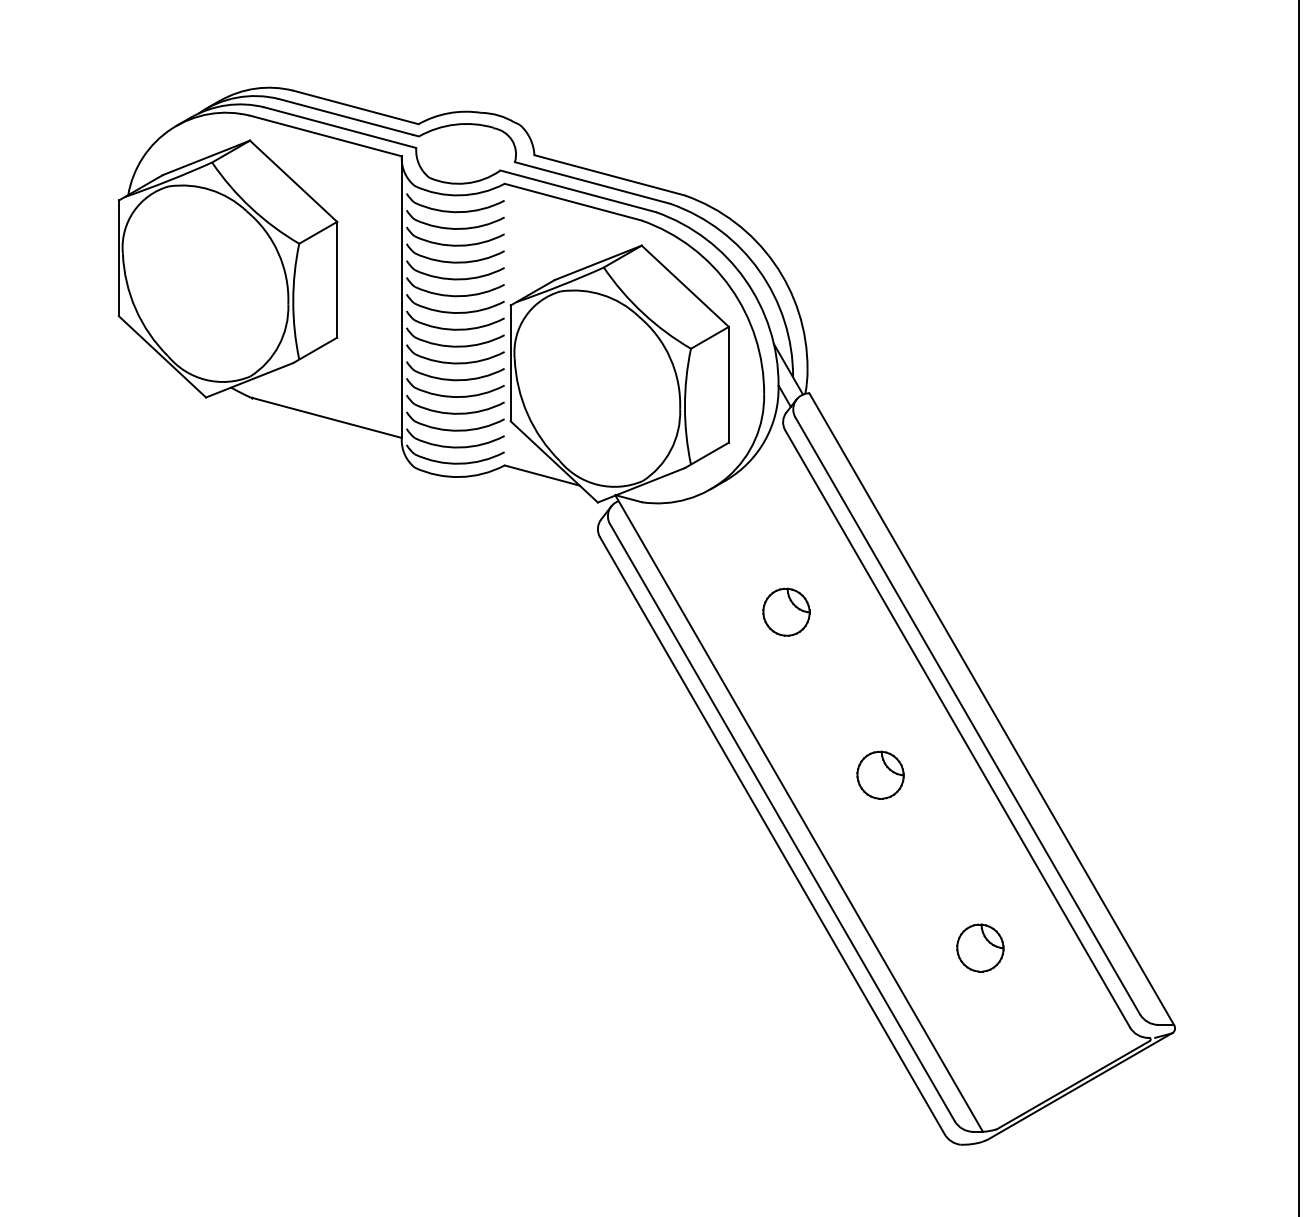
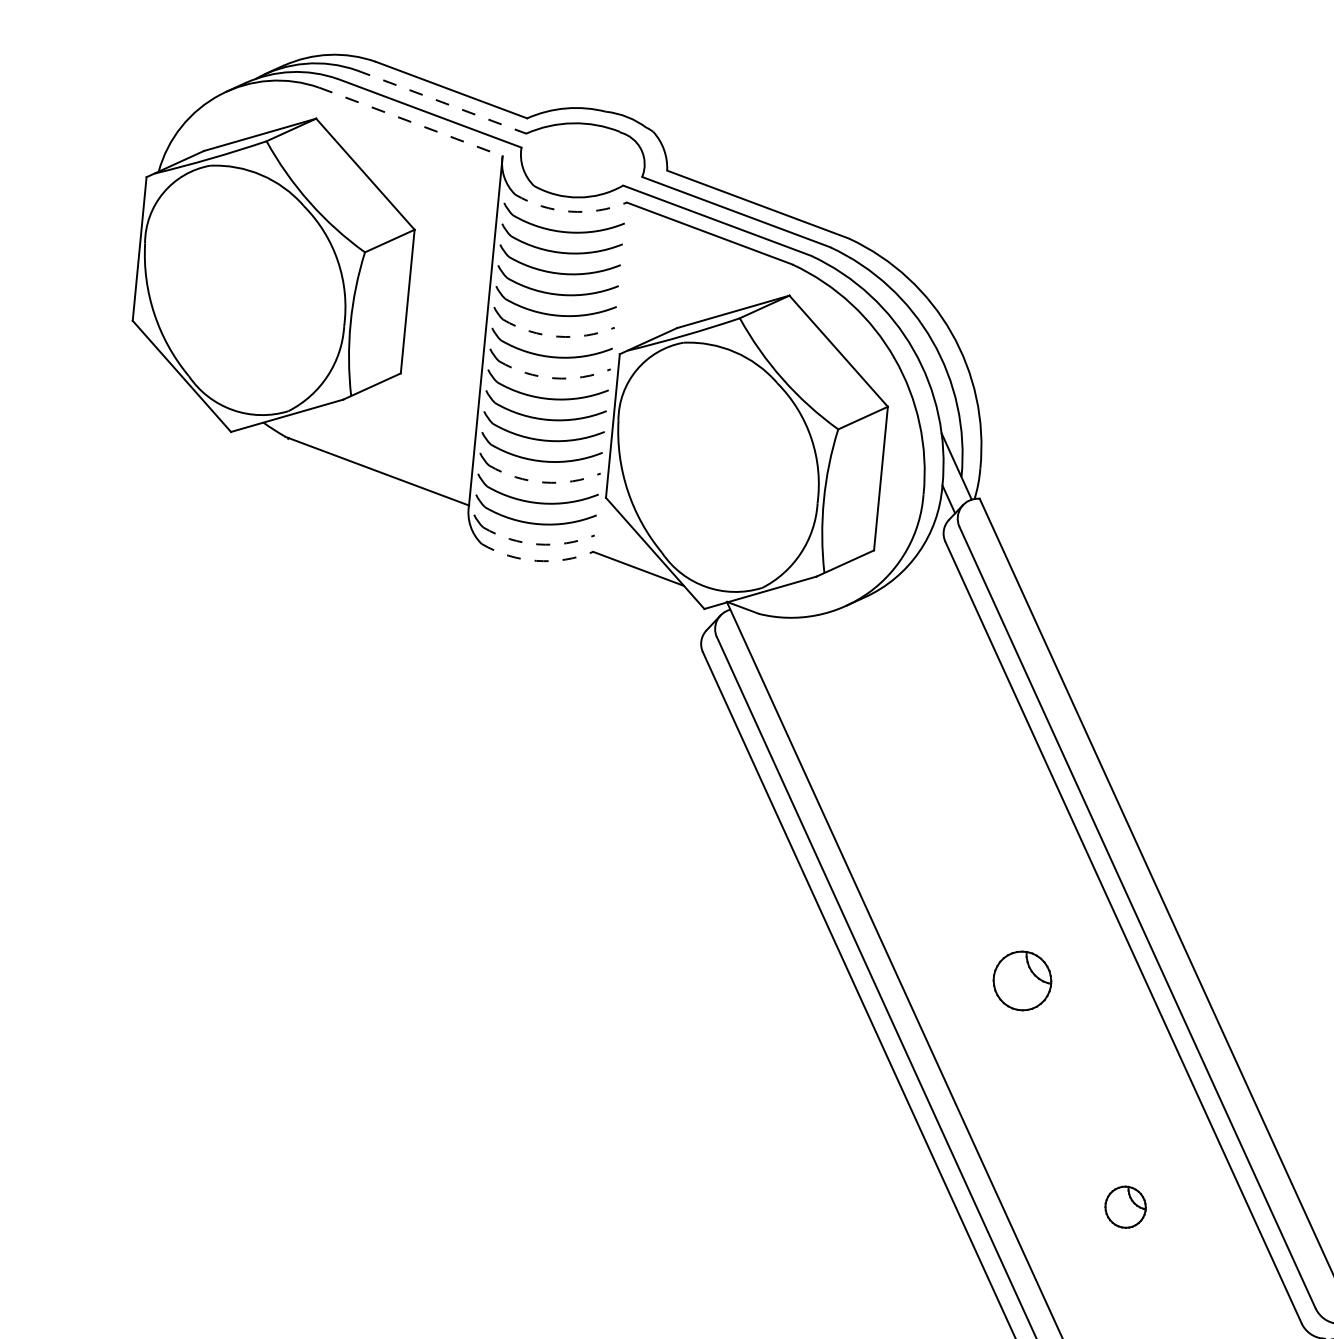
line: (345, 116) -> (437, 100), solid -> dashed
line: (325, 135) -> (410, 121), solid -> dashed
arc: (459, 195) -> (569, 211), solid -> dashed
arc: (459, 296) -> (557, 336), solid -> dashed
arc: (459, 329) -> (553, 377), solid -> dashed
arc: (459, 413) -> (543, 482), solid -> dashed
arc: (459, 463) -> (537, 544), solid -> dashed
arc: (459, 477) -> (535, 561), solid -> dashed
part: (786, 611) -> (925, 766), removed
part: (980, 947) -> (1125, 1206), size x0.7

